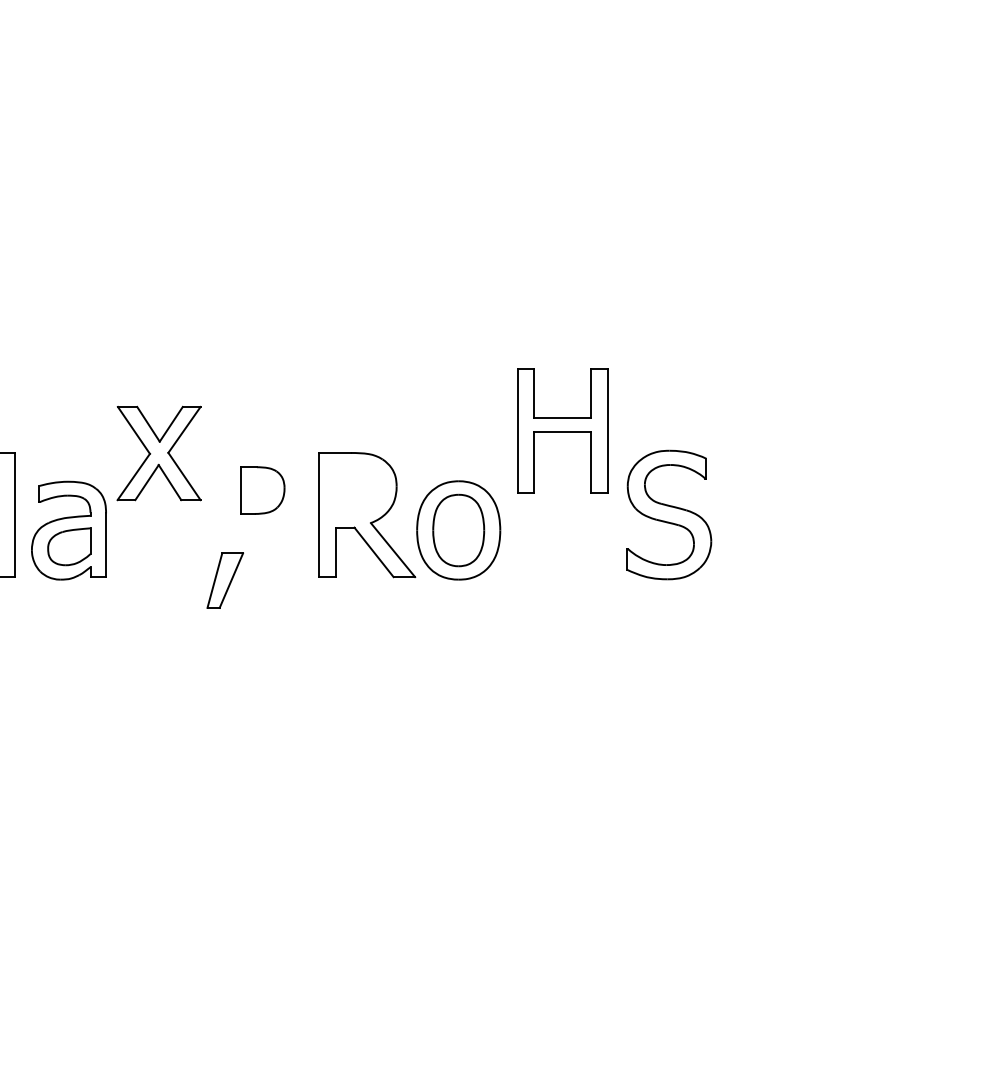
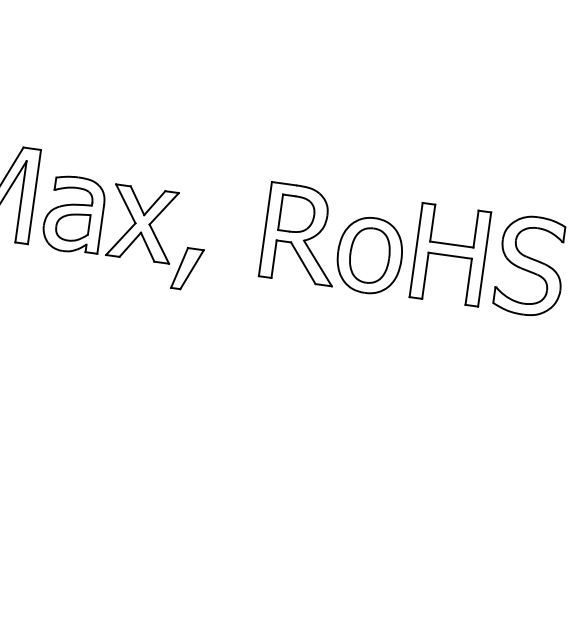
part: (562, 430) -> (450, 254), moved
part: (158, 453) -> (142, 223), moved
part: (262, 490) -> (297, 214), moved

